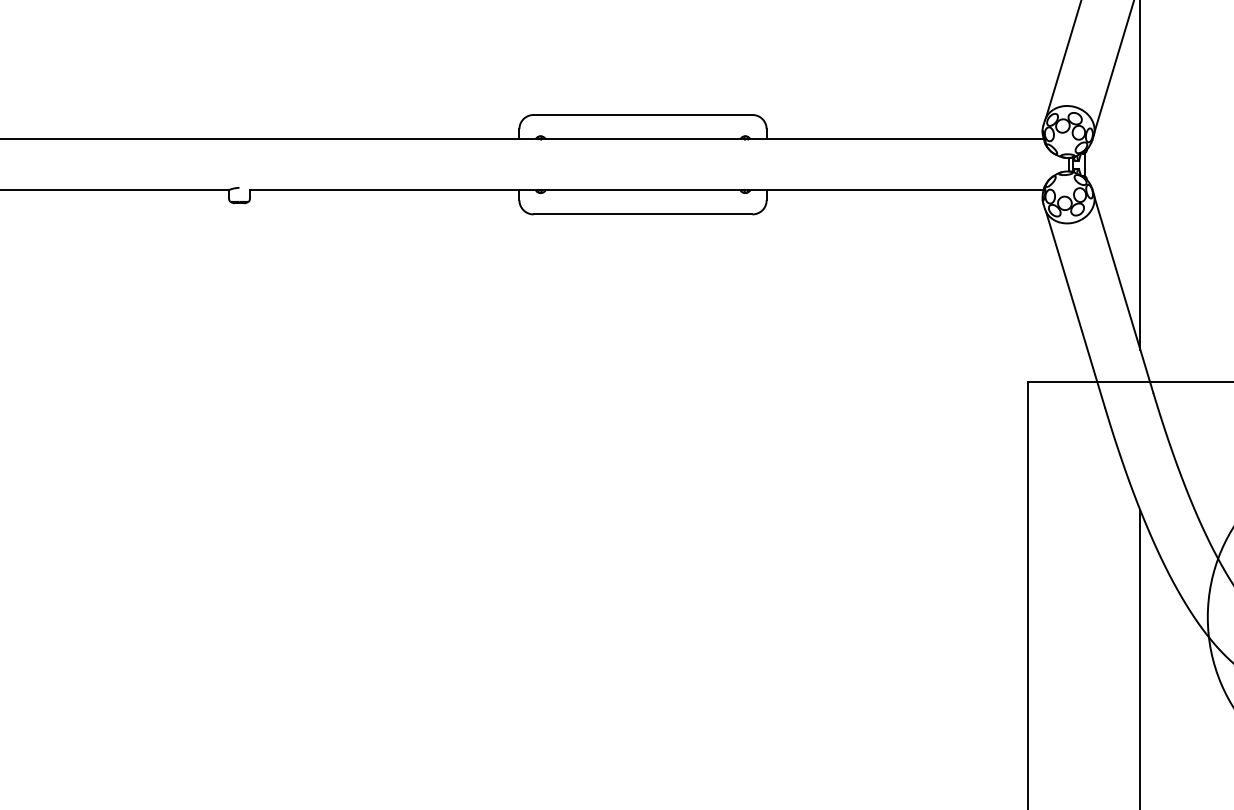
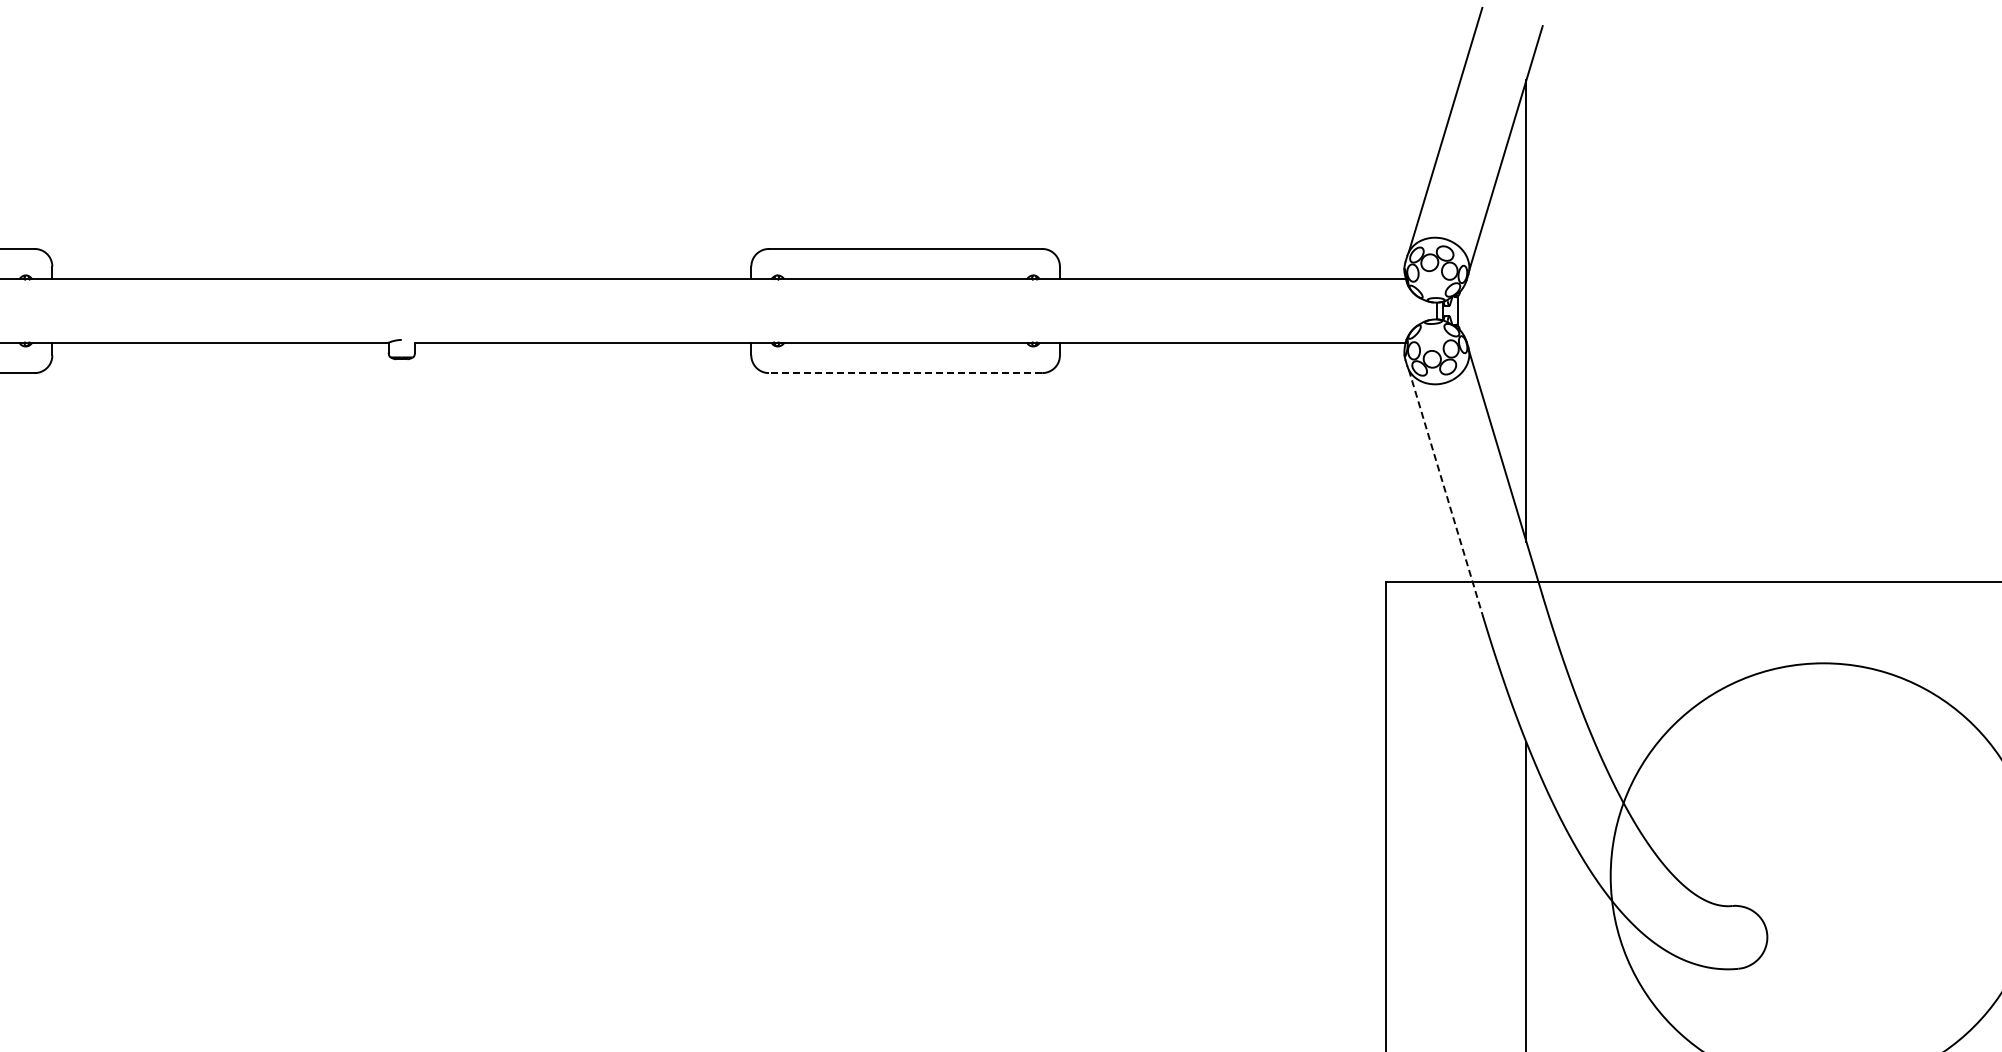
line: (642, 214) -> (905, 373), solid -> dashed
line: (1075, 310) -> (1445, 492), solid -> dashed

